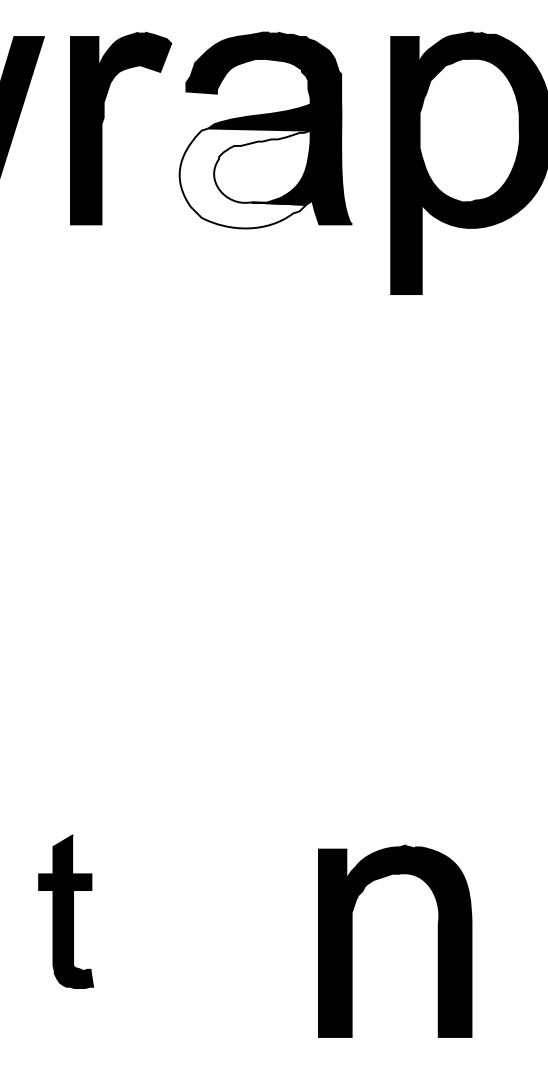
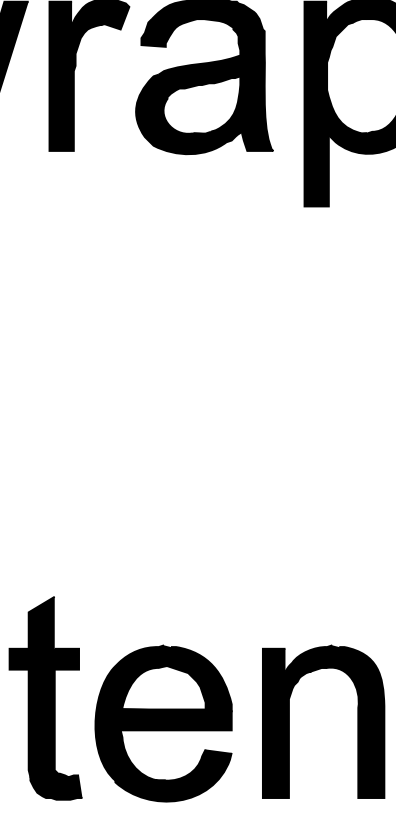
fill: (244, 178) -> (187, 114), added
part: (66, 911) -> (45, 698), size x1.67
part: (437, 940) -> (357, 721), moved
part: (213, 943) -> (163, 723), added

